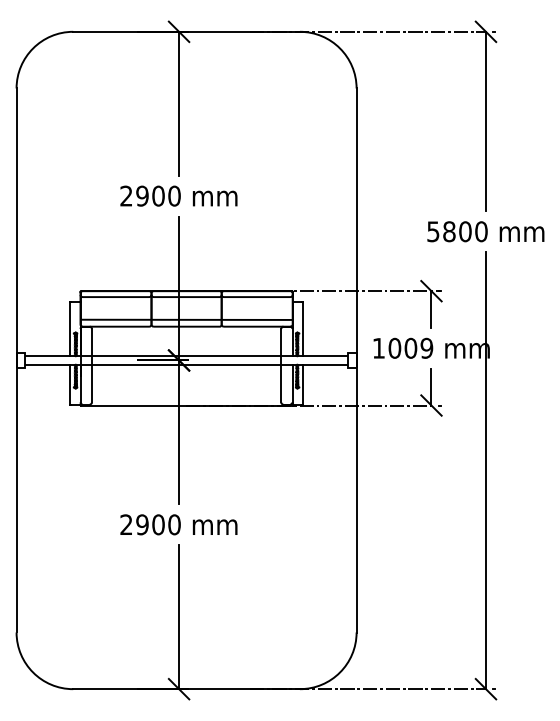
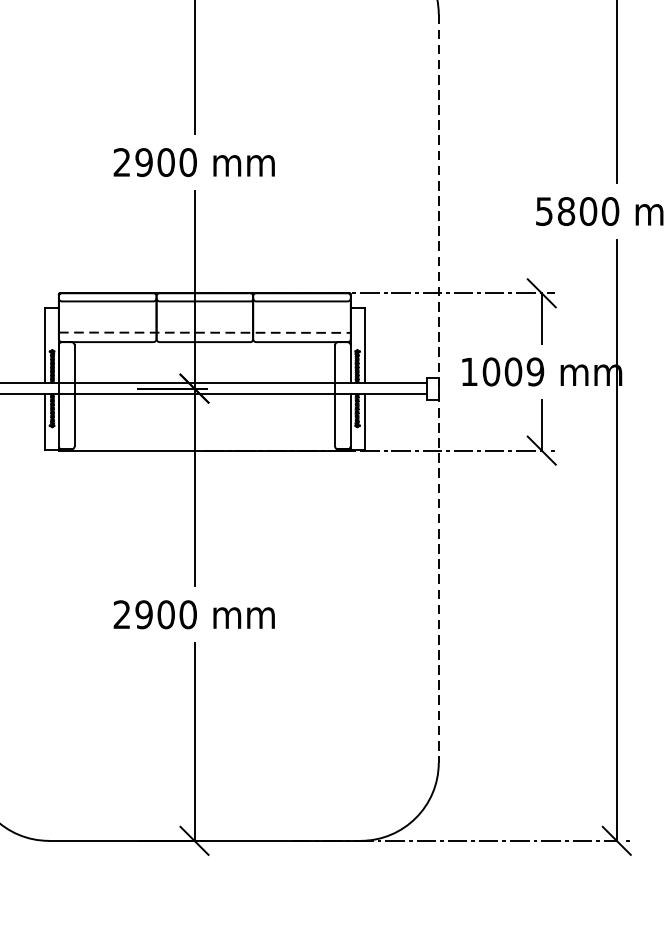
line: (187, 319) -> (206, 332), solid -> dashed
line: (356, 361) -> (438, 390), solid -> dashed

